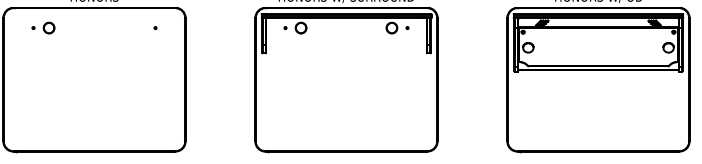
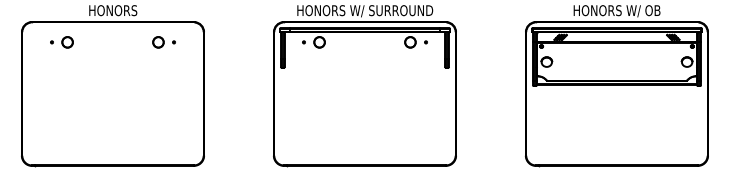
circle: (140, 28) -> (158, 42), added

